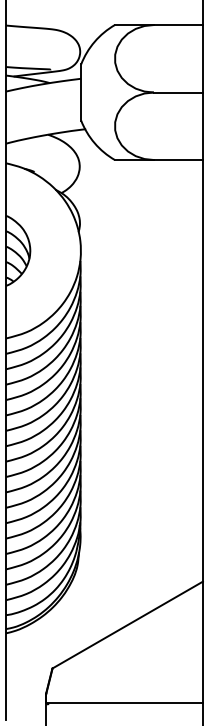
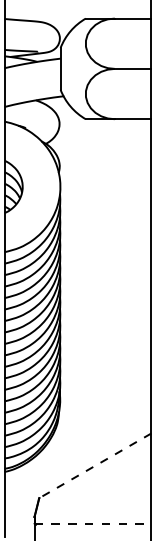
line: (127, 624) -> (95, 465), solid -> dashed
line: (125, 702) -> (93, 523), solid -> dashed

